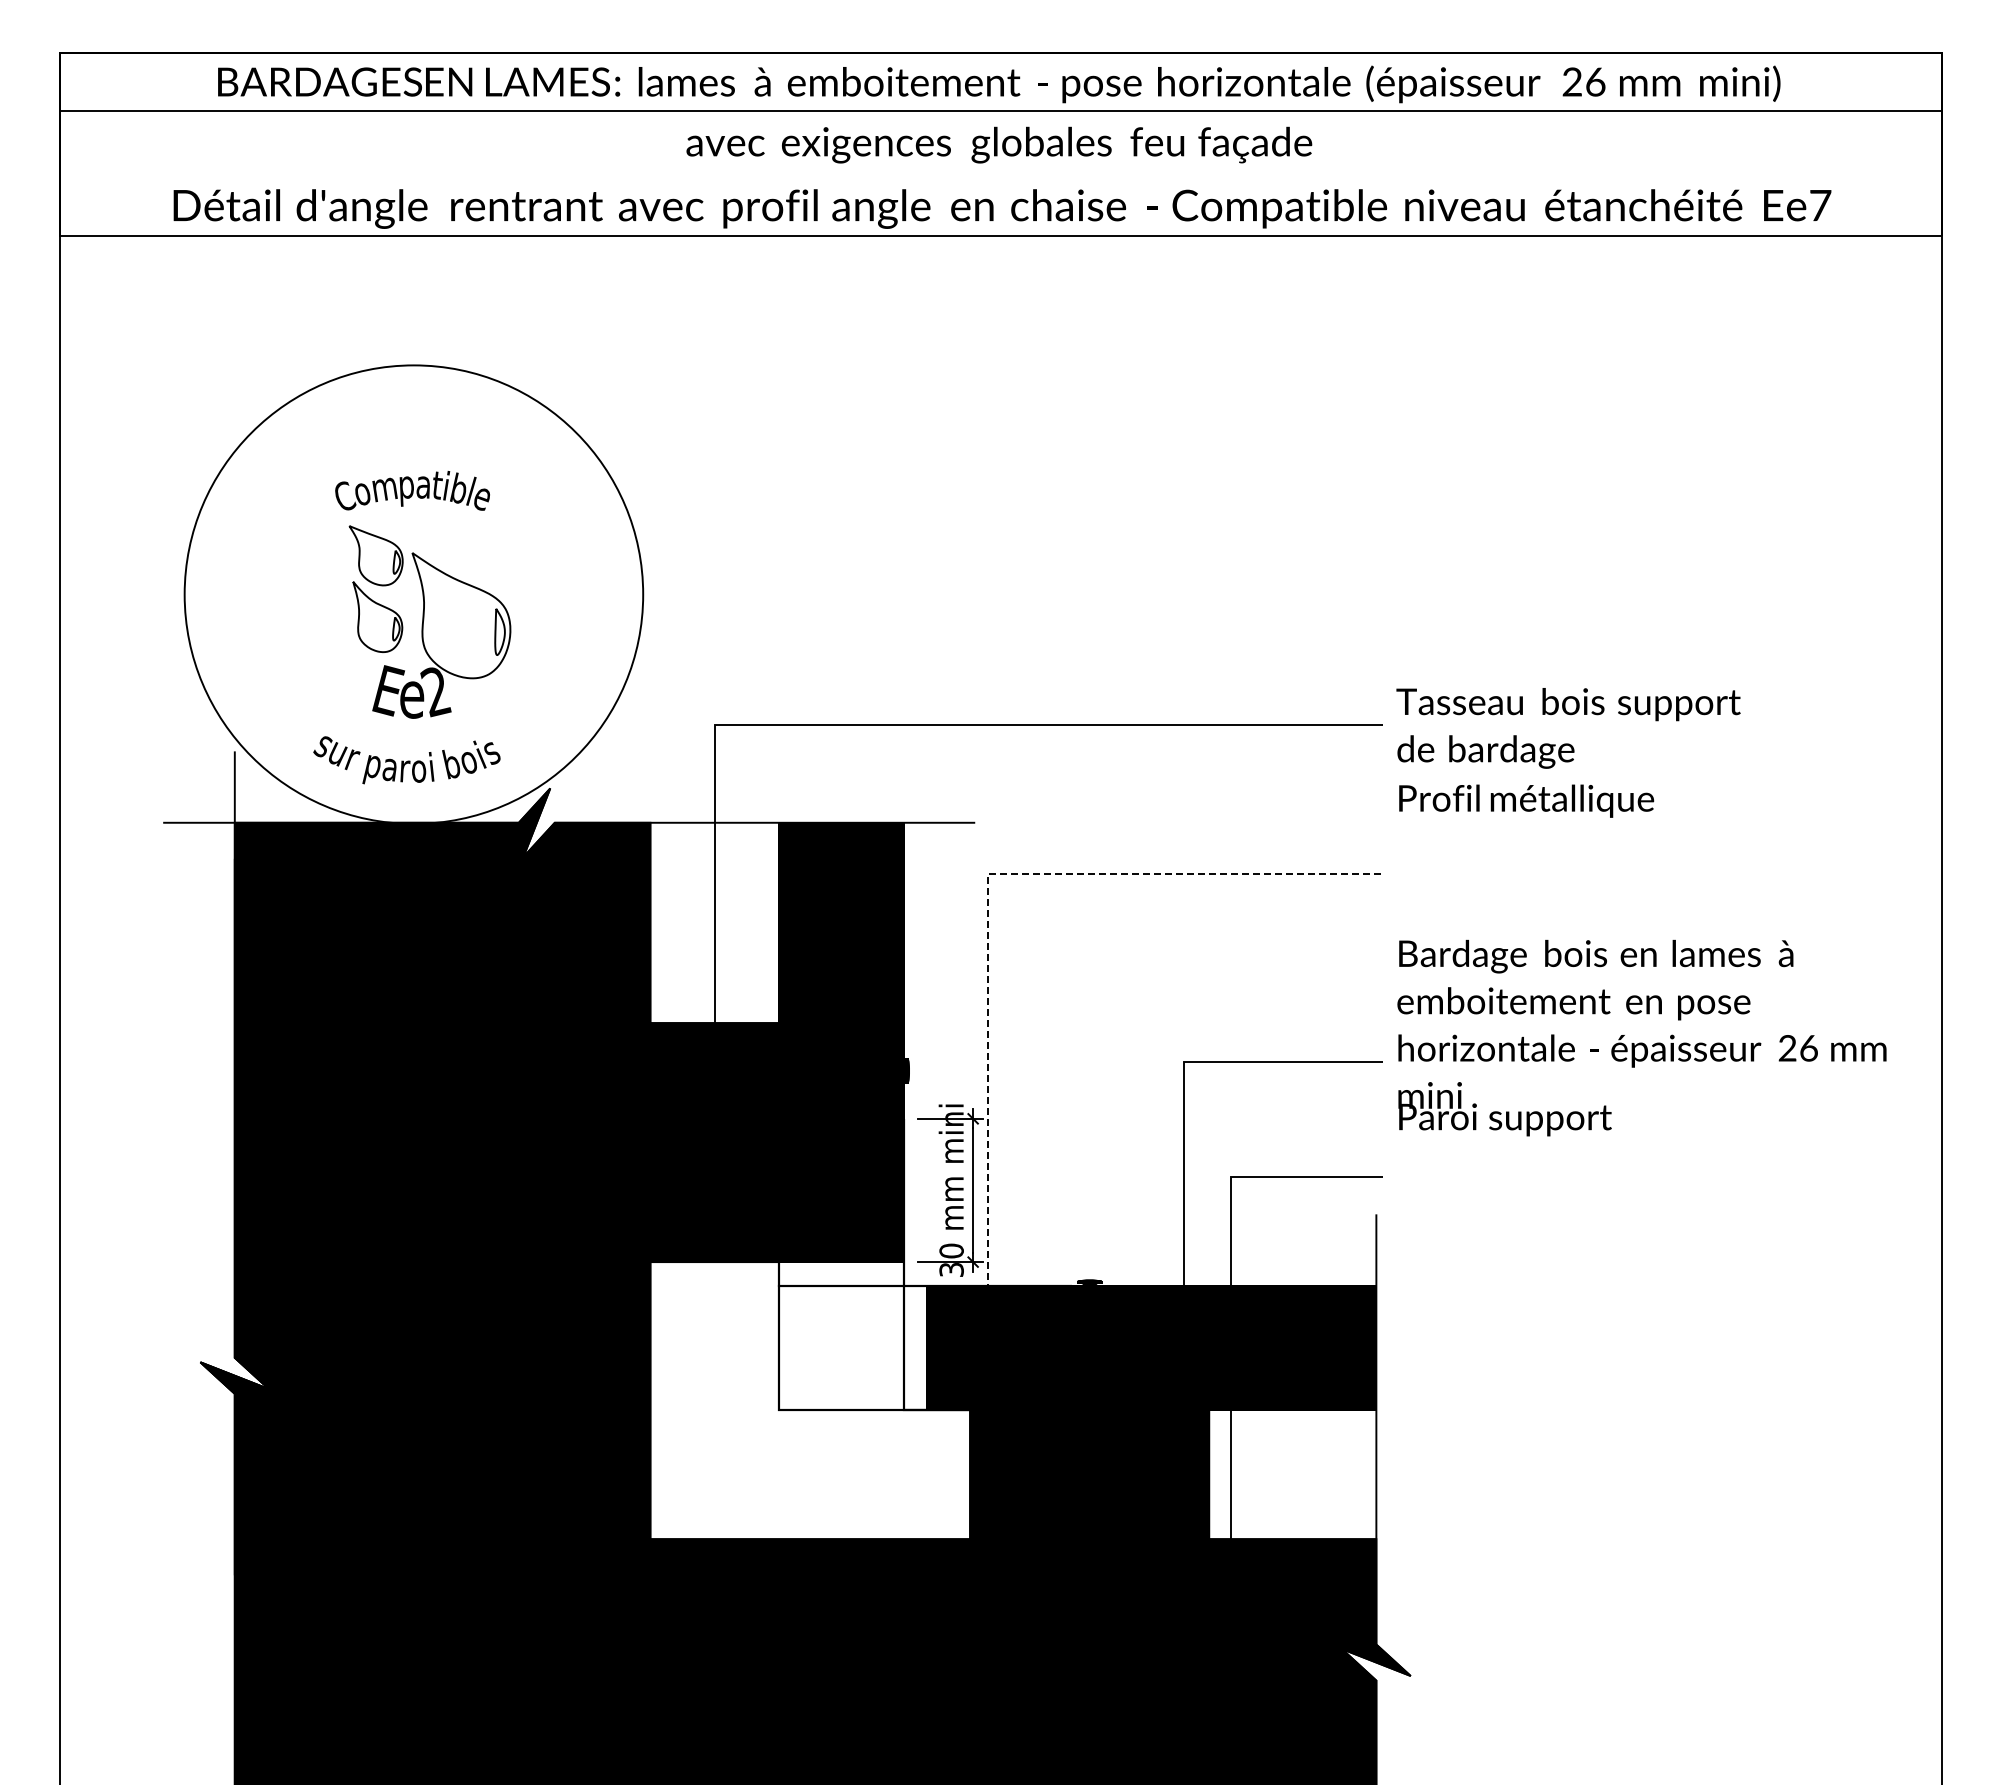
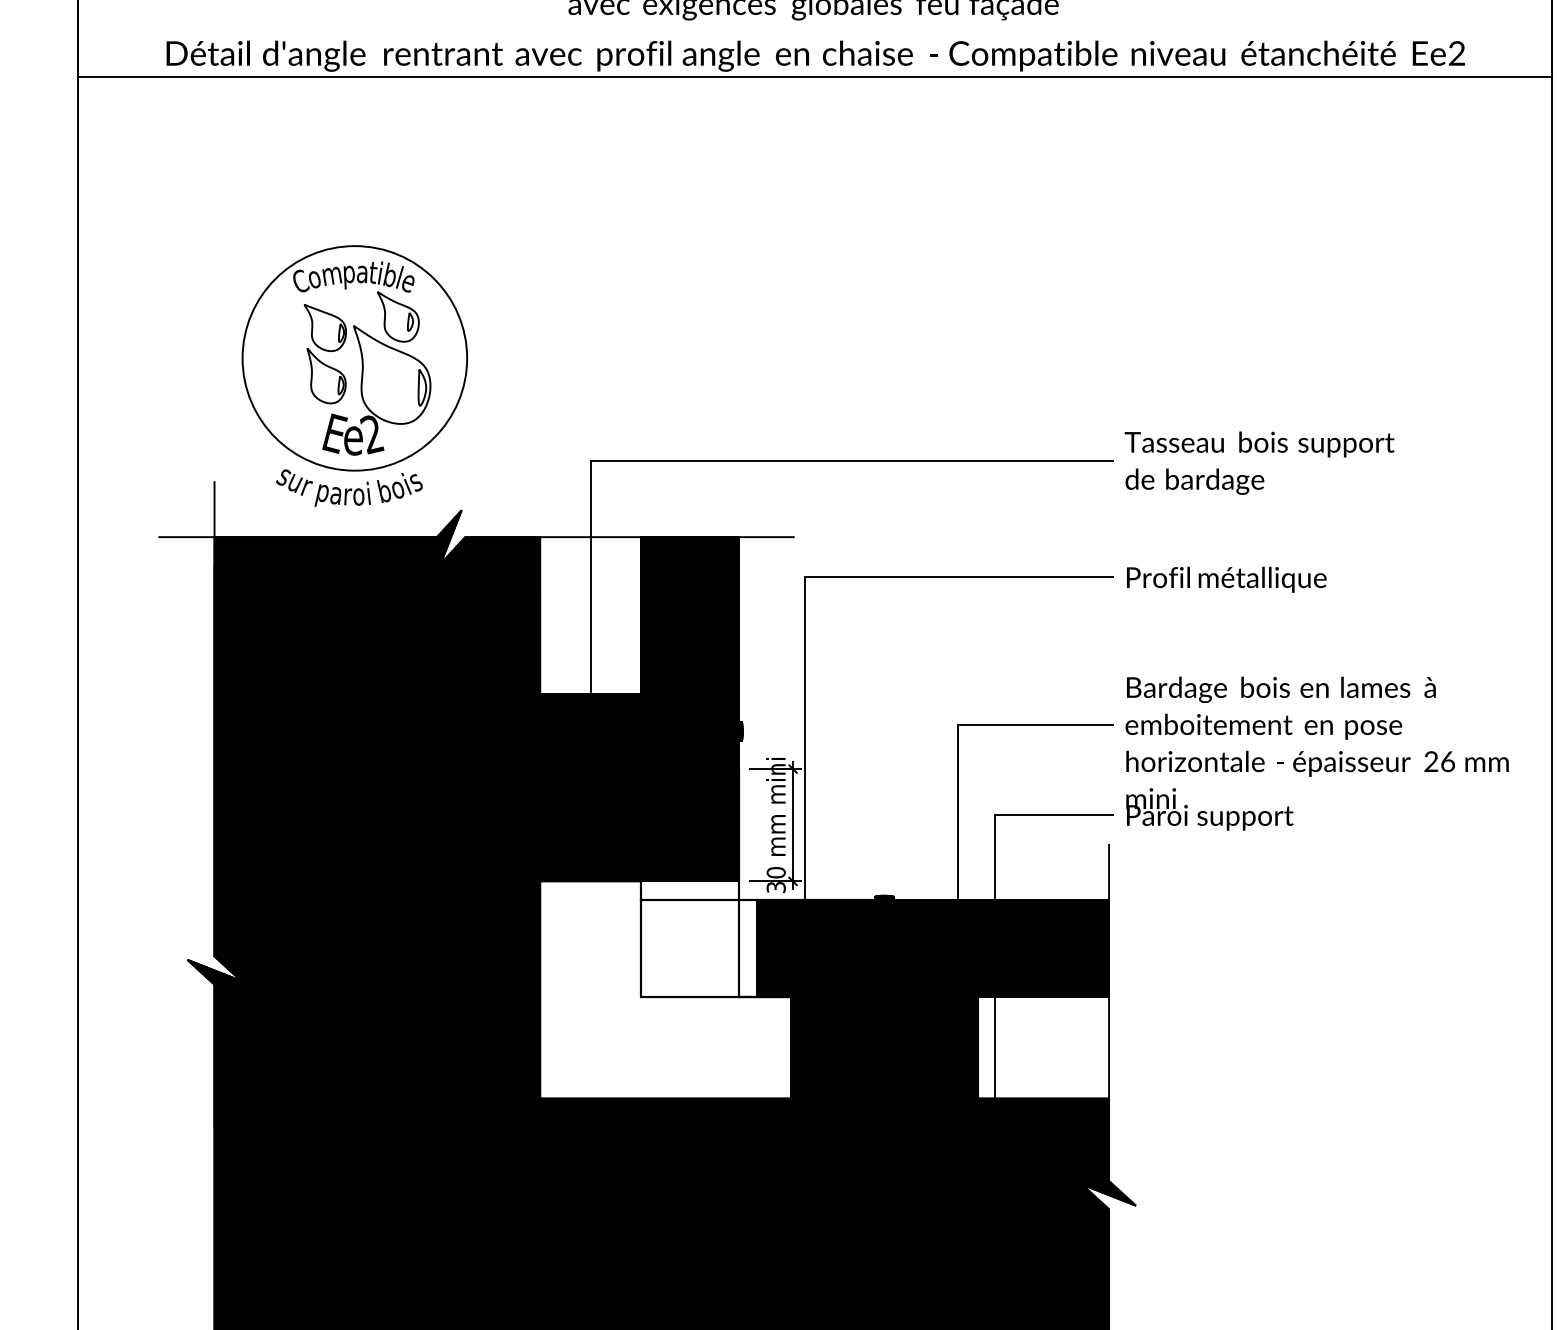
text: (1820, 205) -> (1457, 53), Ee7 -> Ee2
part: (469, 541) -> (398, 316), added
circle: (413, 594) -> (354, 358), size x0.62
text: (1526, 800) -> (1226, 579), moved
line: (988, 900) -> (805, 598), dashed -> solid
text: (1641, 1037) -> (1316, 753), moved

